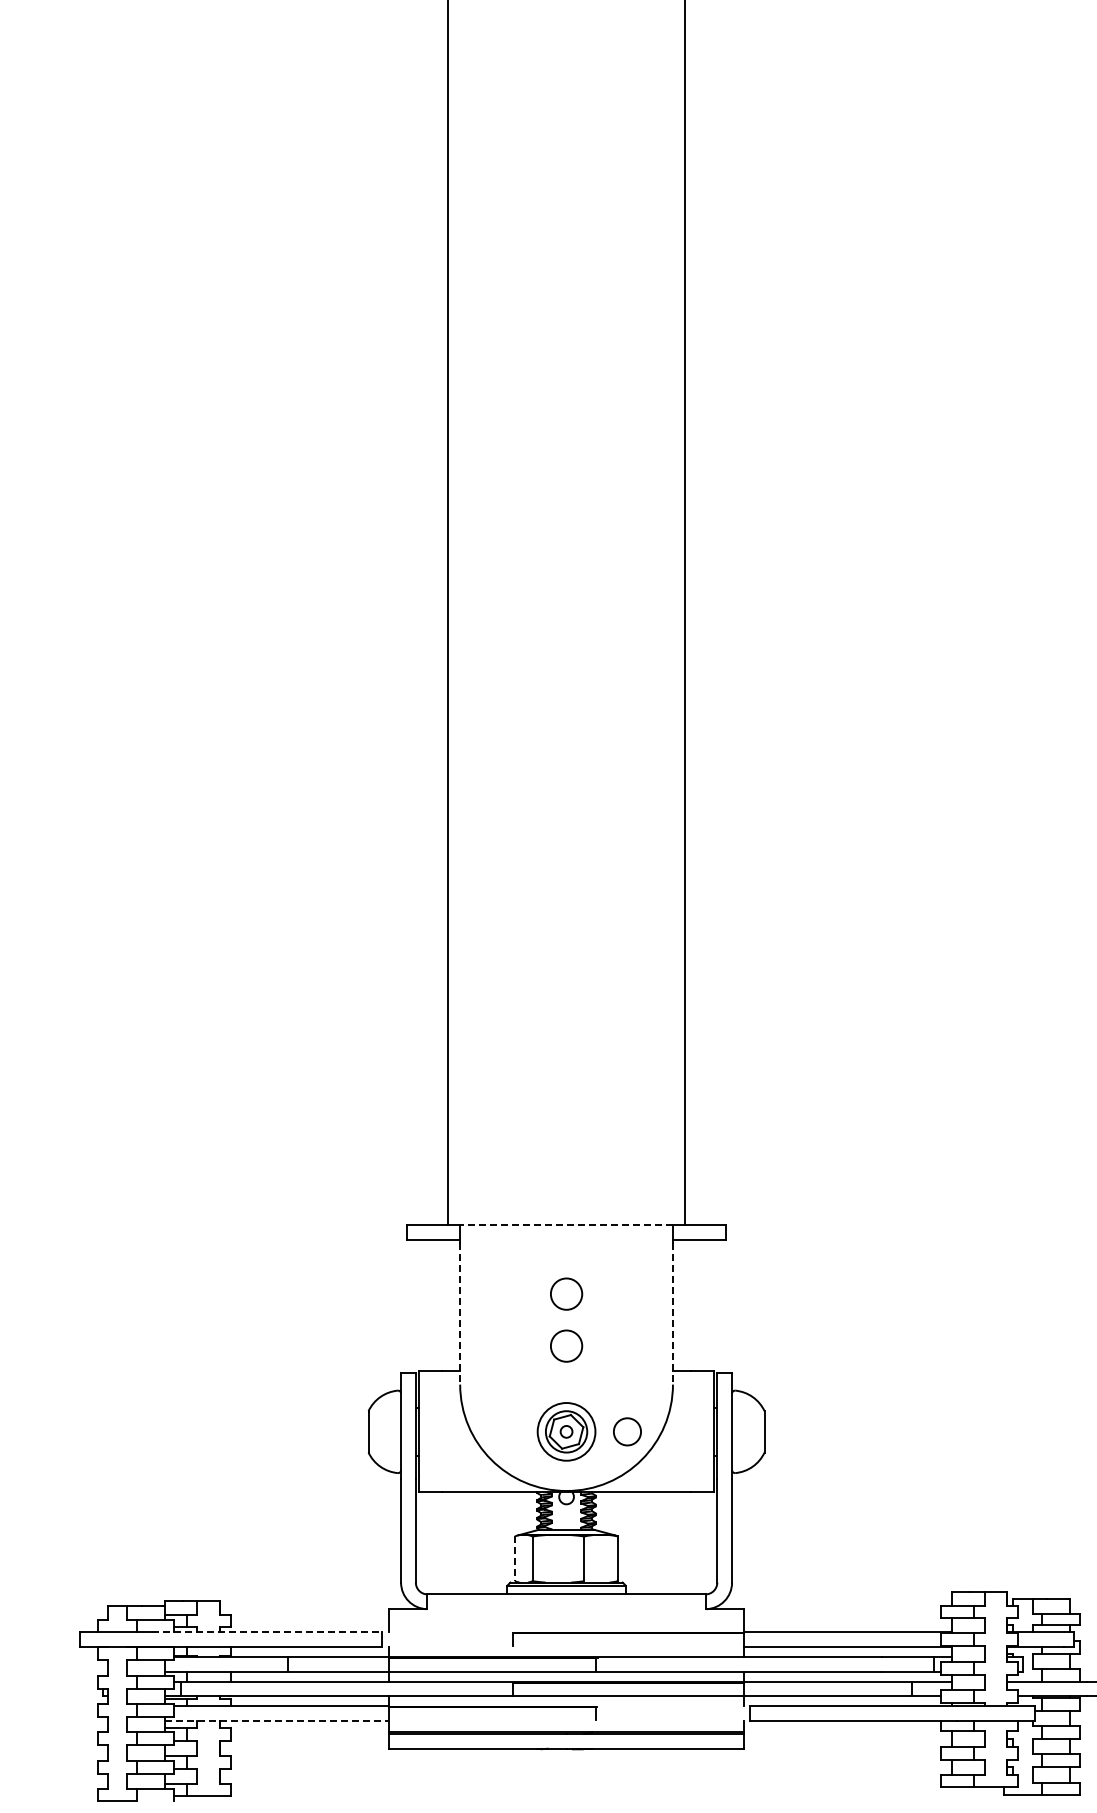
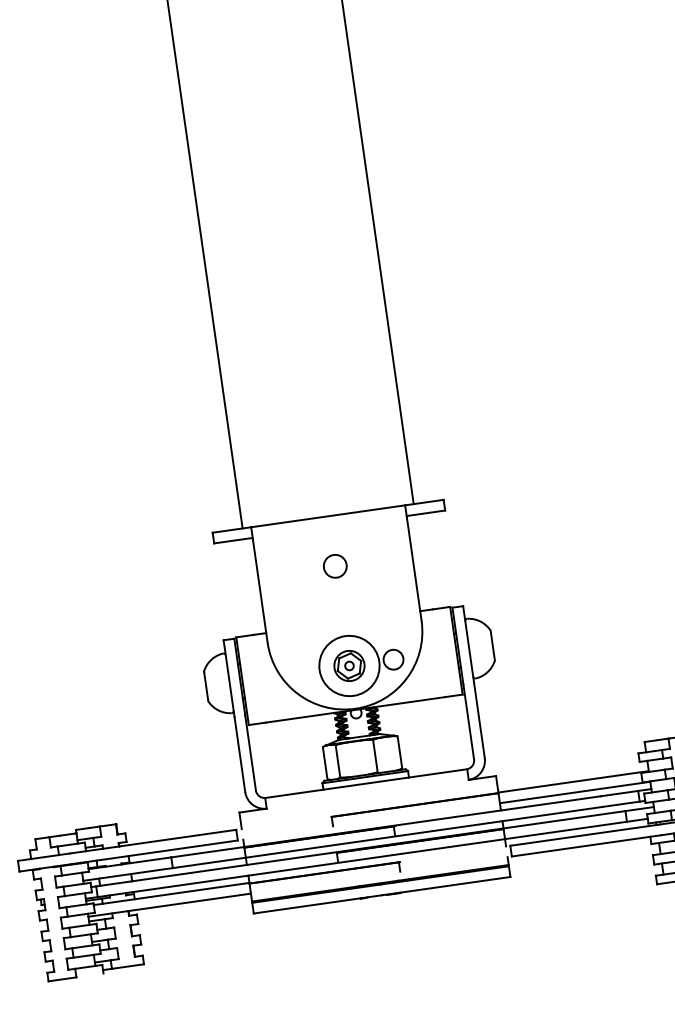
line: (566, 1225) -> (328, 516), dashed -> solid
line: (460, 1313) -> (260, 591), dashed -> solid
line: (672, 1313) -> (413, 569), dashed -> solid
circle: (566, 1345) -> (340, 603), removed
circle: (566, 1431) -> (349, 665), size x1.43
line: (514, 1559) -> (324, 763), dashed -> solid
line: (267, 1631) -> (153, 841), dashed -> solid
line: (277, 1721) -> (170, 905), dashed -> solid

